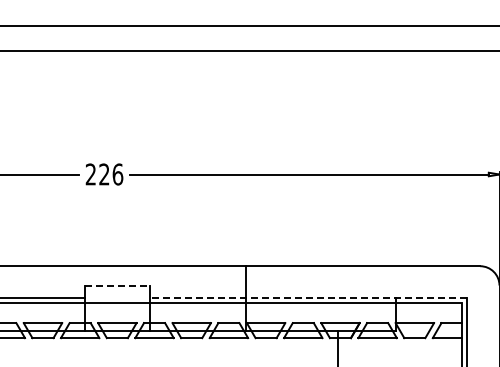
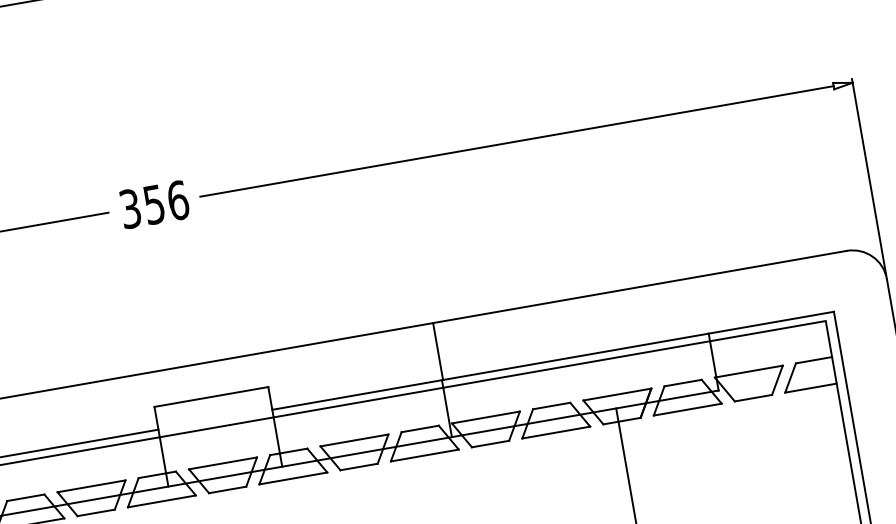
text: (97, 174) -> (142, 206), 226 -> 356
line: (117, 285) -> (211, 396), dashed -> solid
line: (308, 298) -> (553, 360), dashed -> solid

